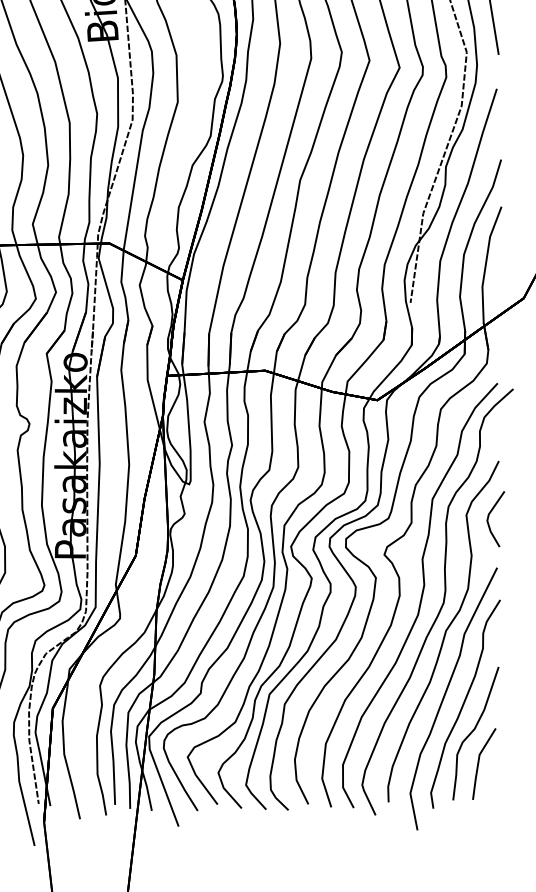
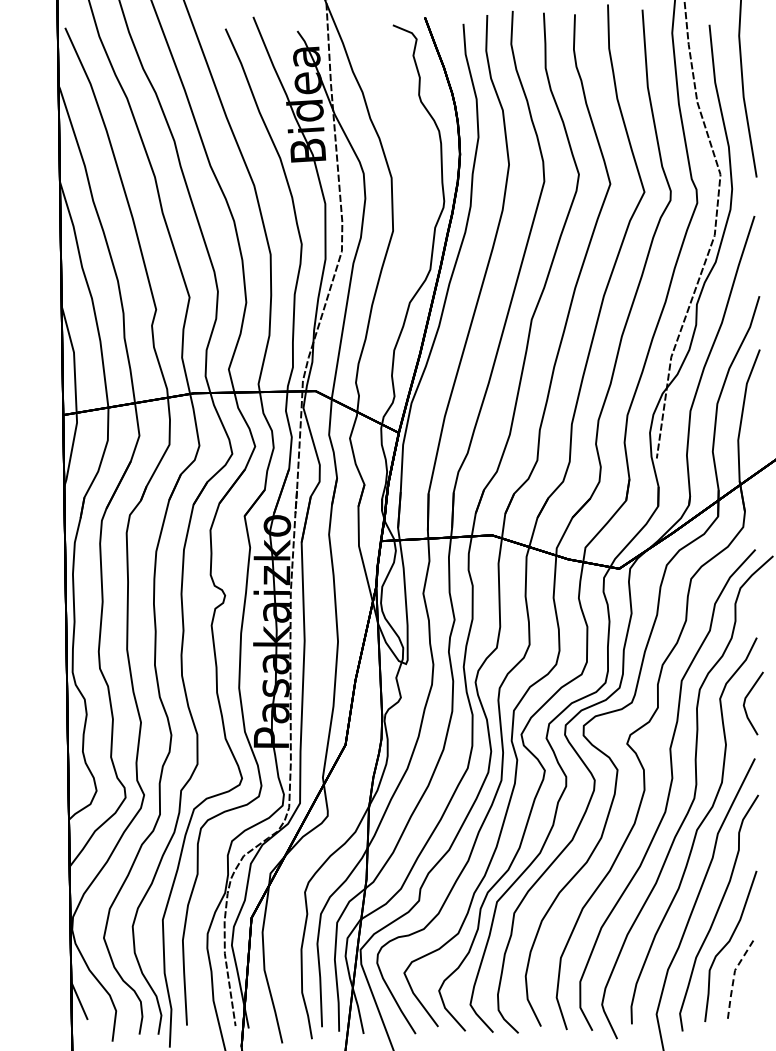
line: (478, 762) -> (733, 979), solid -> dashed

